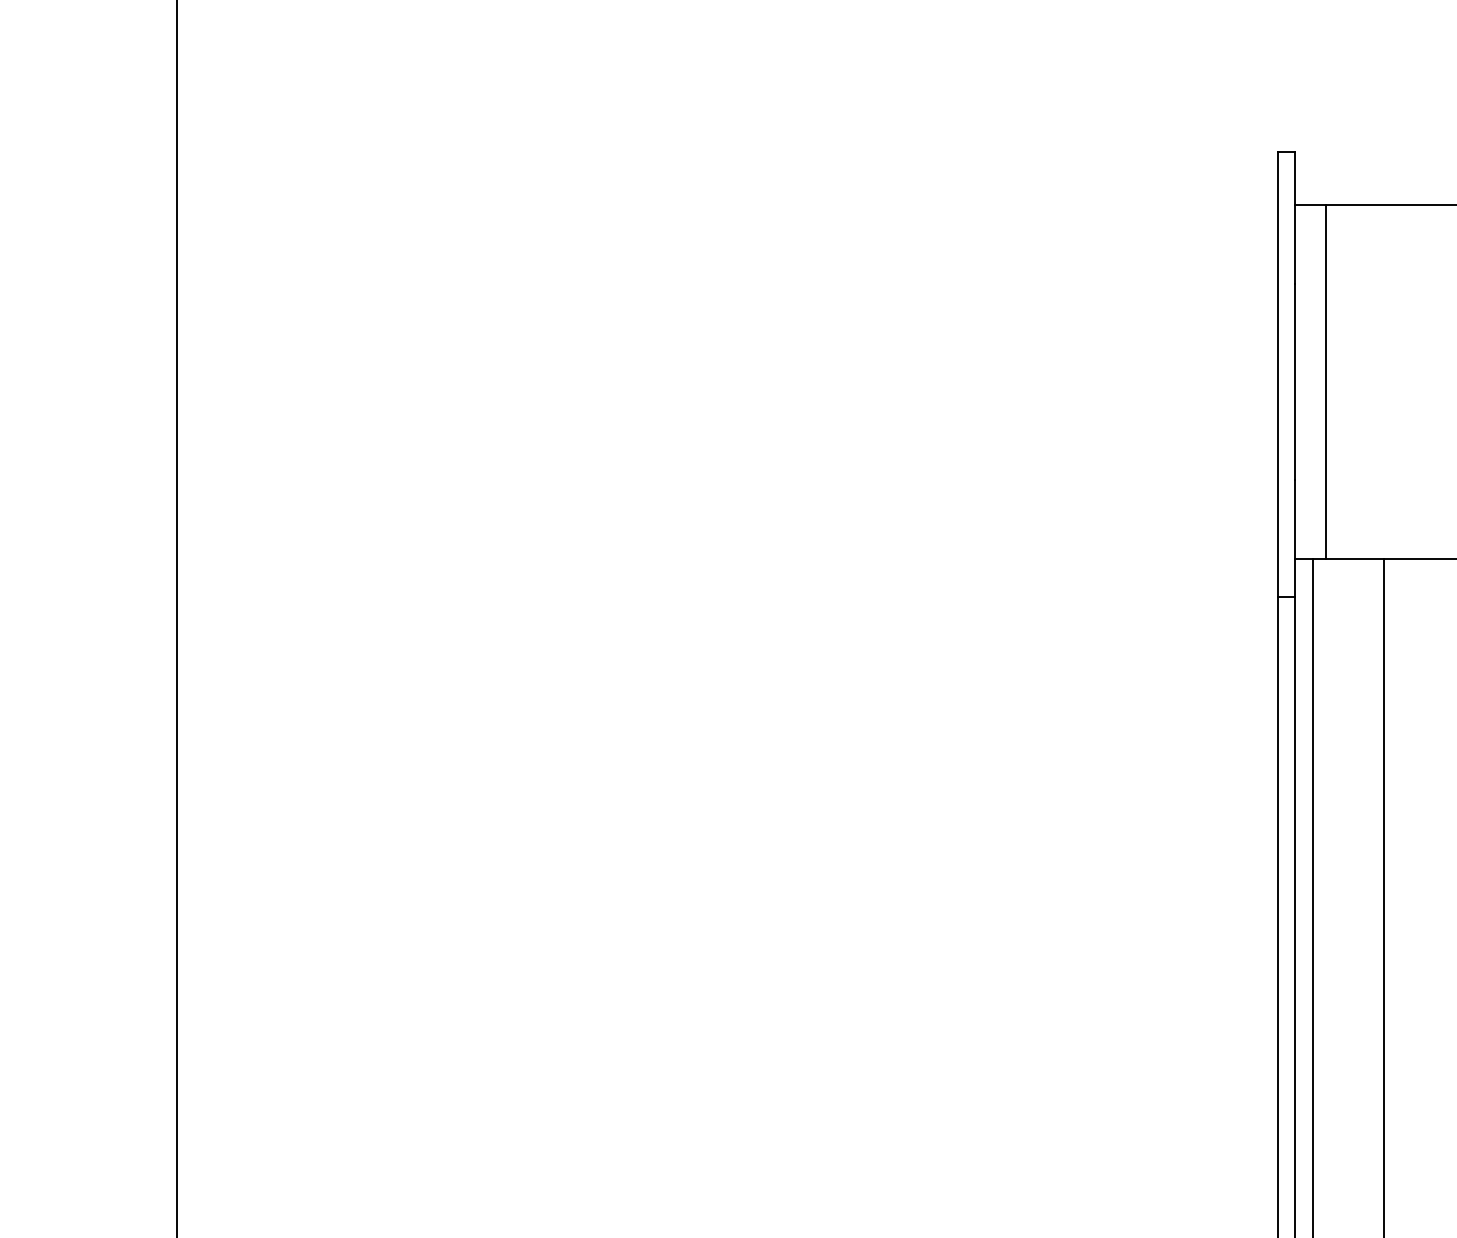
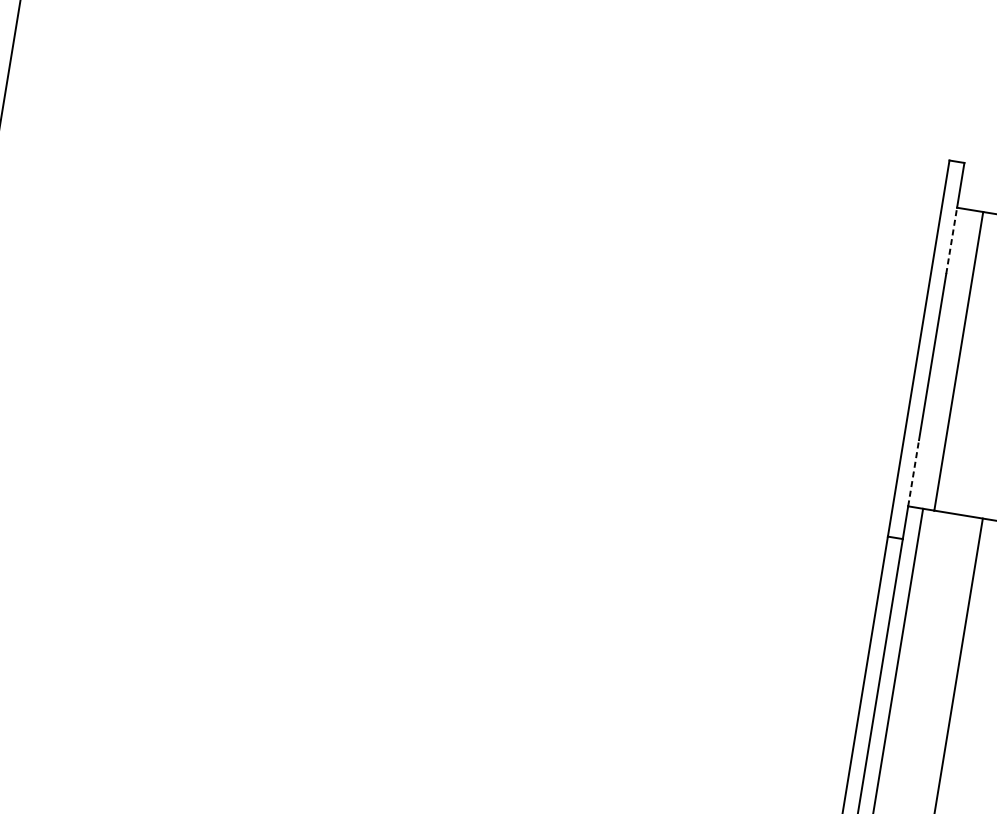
line: (1295, 243) -> (951, 240), solid -> dashed
line: (1295, 518) -> (913, 472), solid -> dashed

